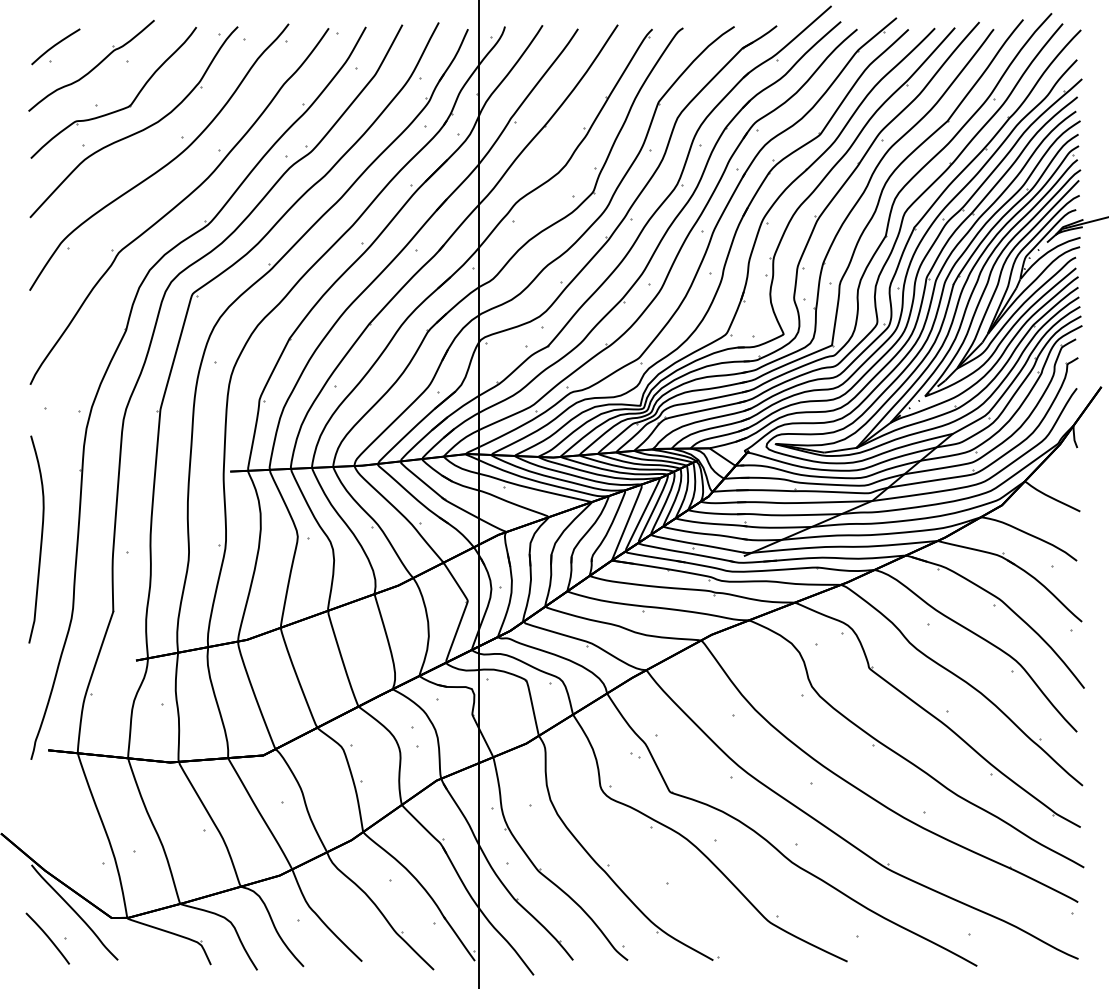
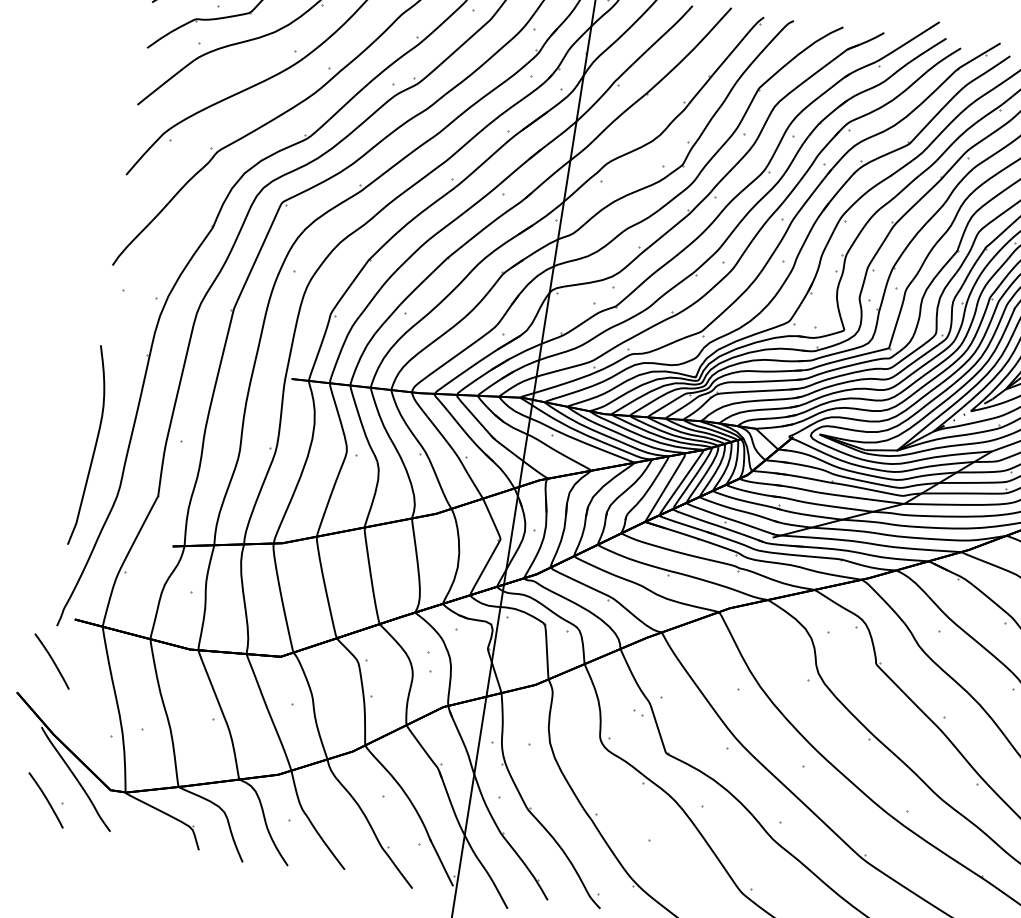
curve: (40, 539) -> (94, 446), moved
curve: (31, 795) -> (51, 660), added

